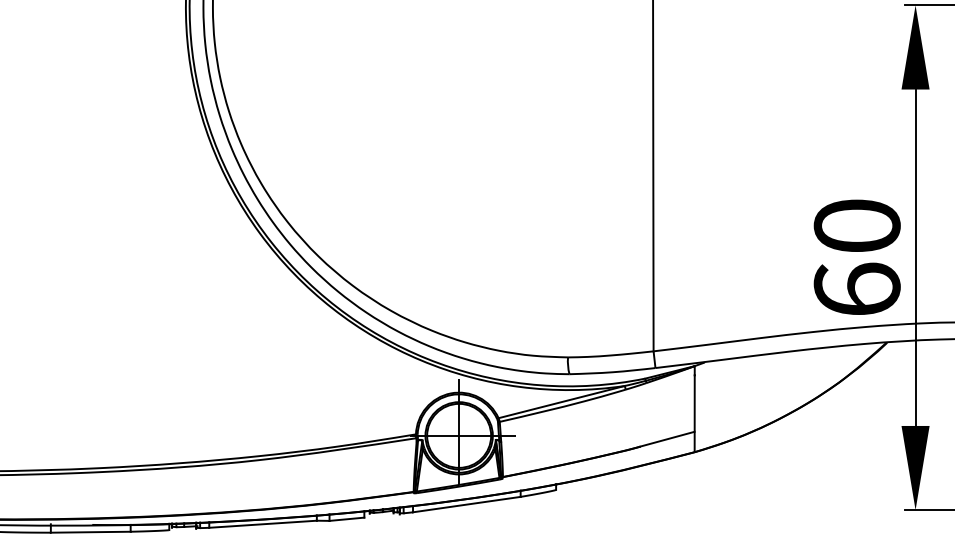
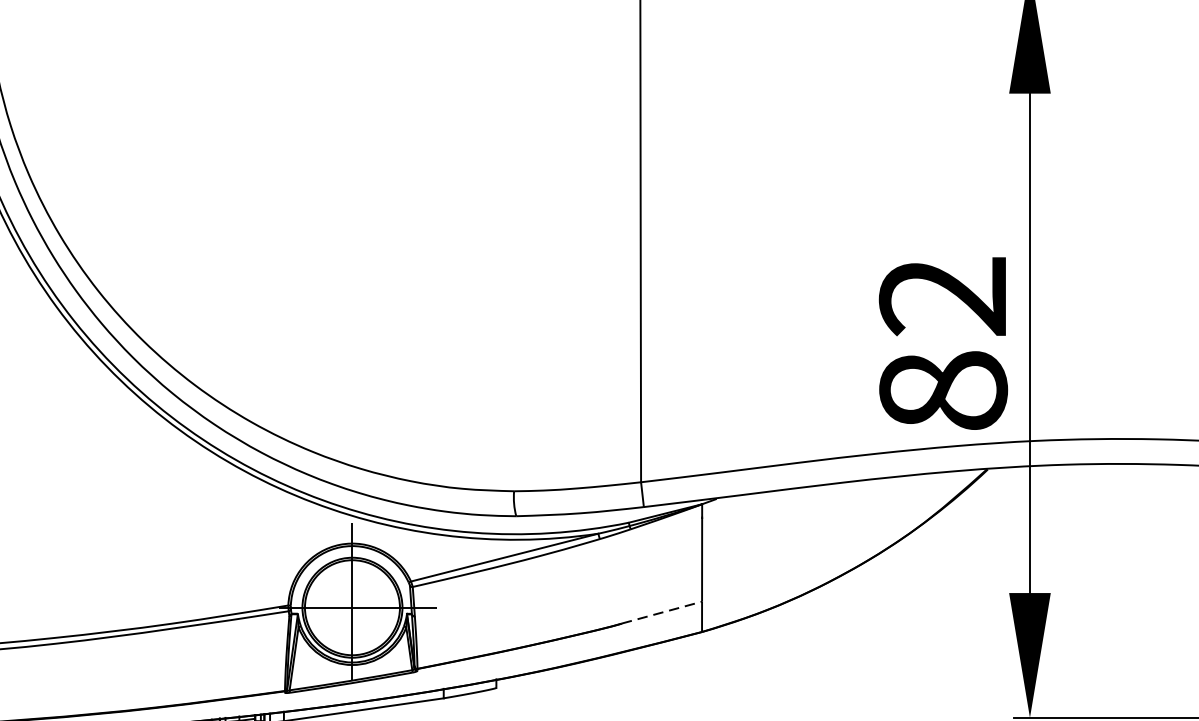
text: (856, 257) -> (942, 342), 60 -> 82
line: (668, 439) -> (663, 613), solid -> dashed

